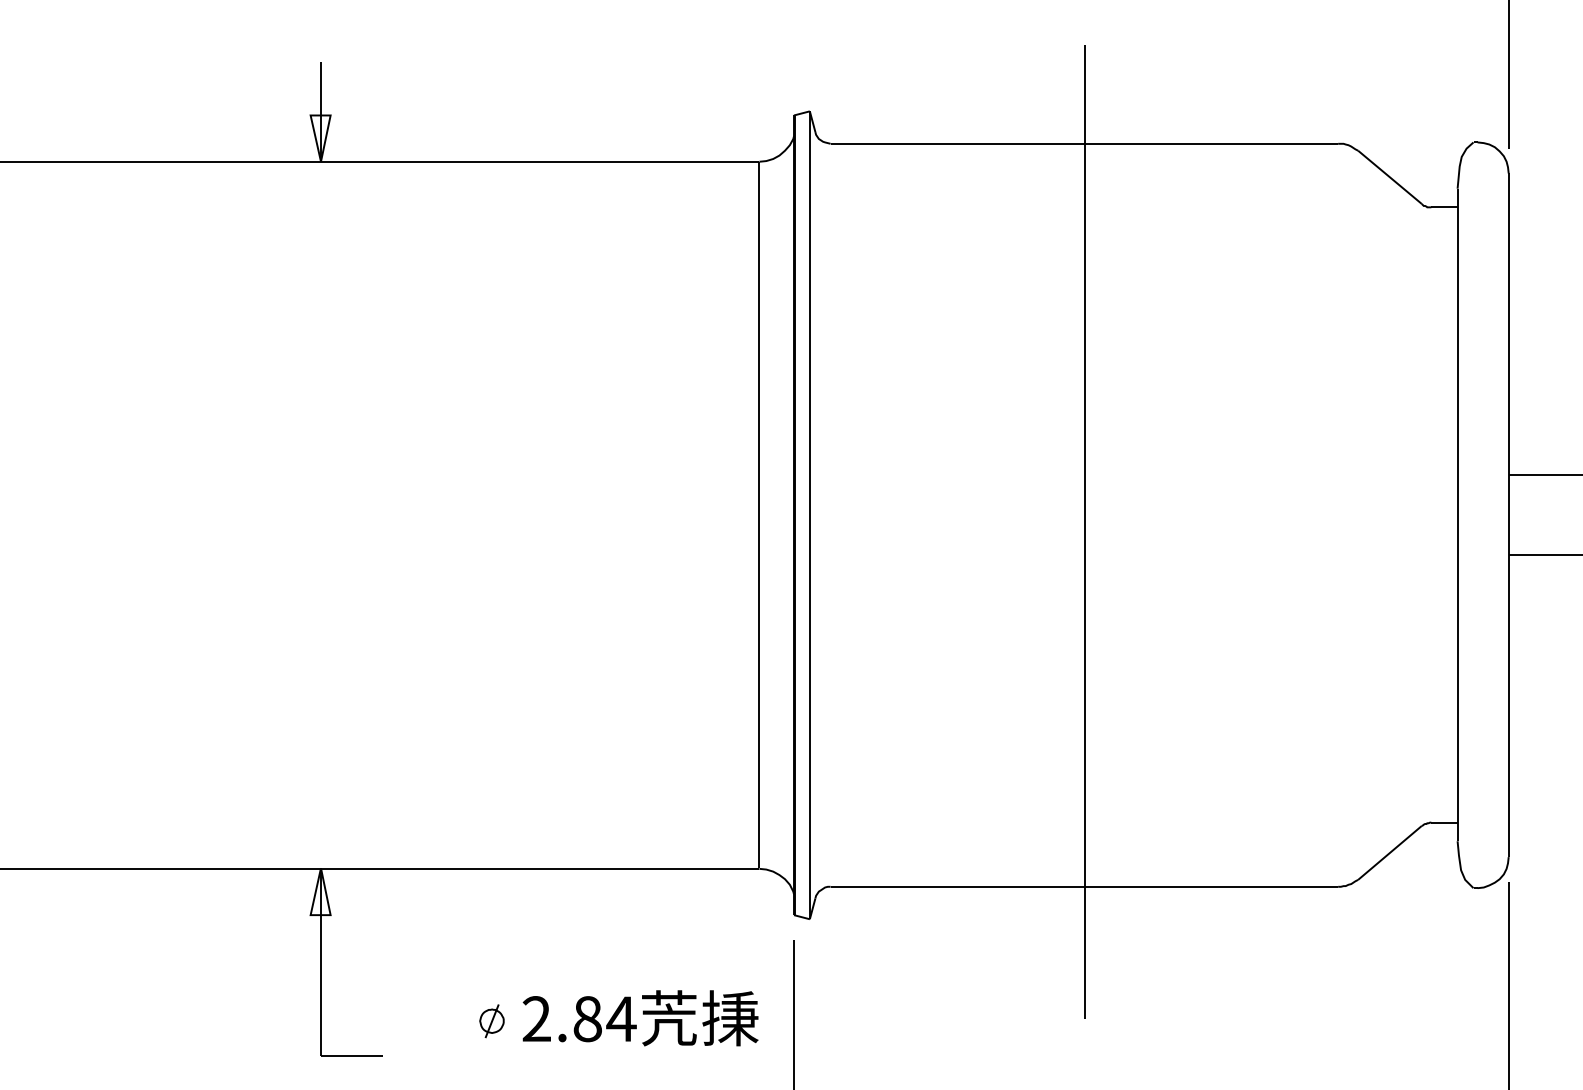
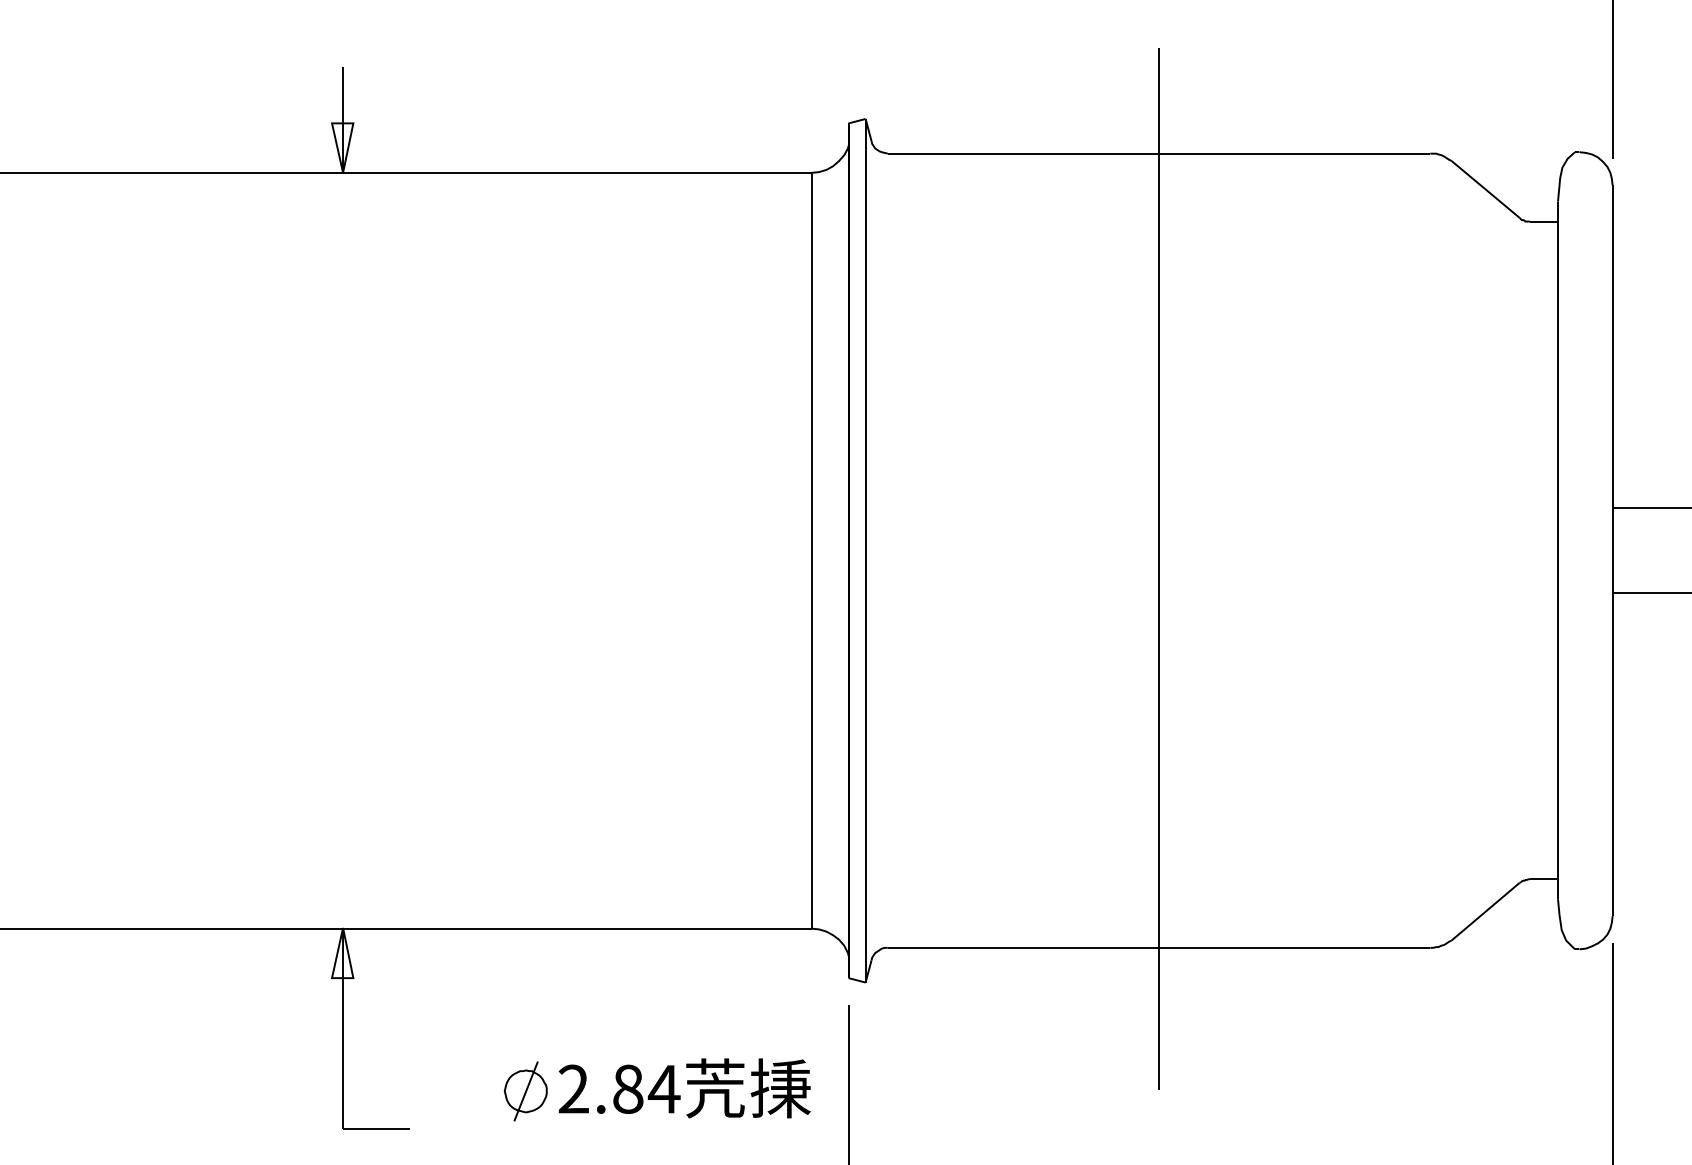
part: (491, 1021) -> (525, 1091), size x1.67

